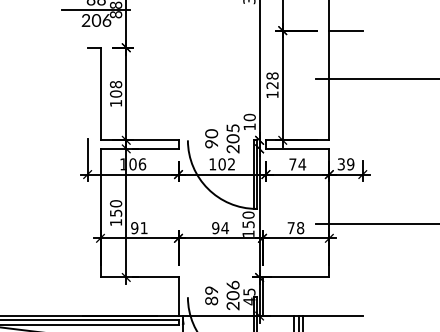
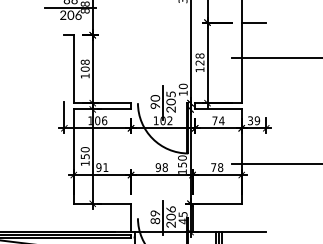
line: (222, 140) -> (163, 103), added
text: (225, 228) -> (165, 167), 94 -> 98
line: (222, 297) -> (163, 218), added

